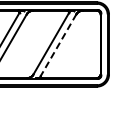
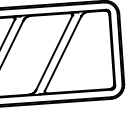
line: (58, 45) -> (62, 54), dashed -> solid

